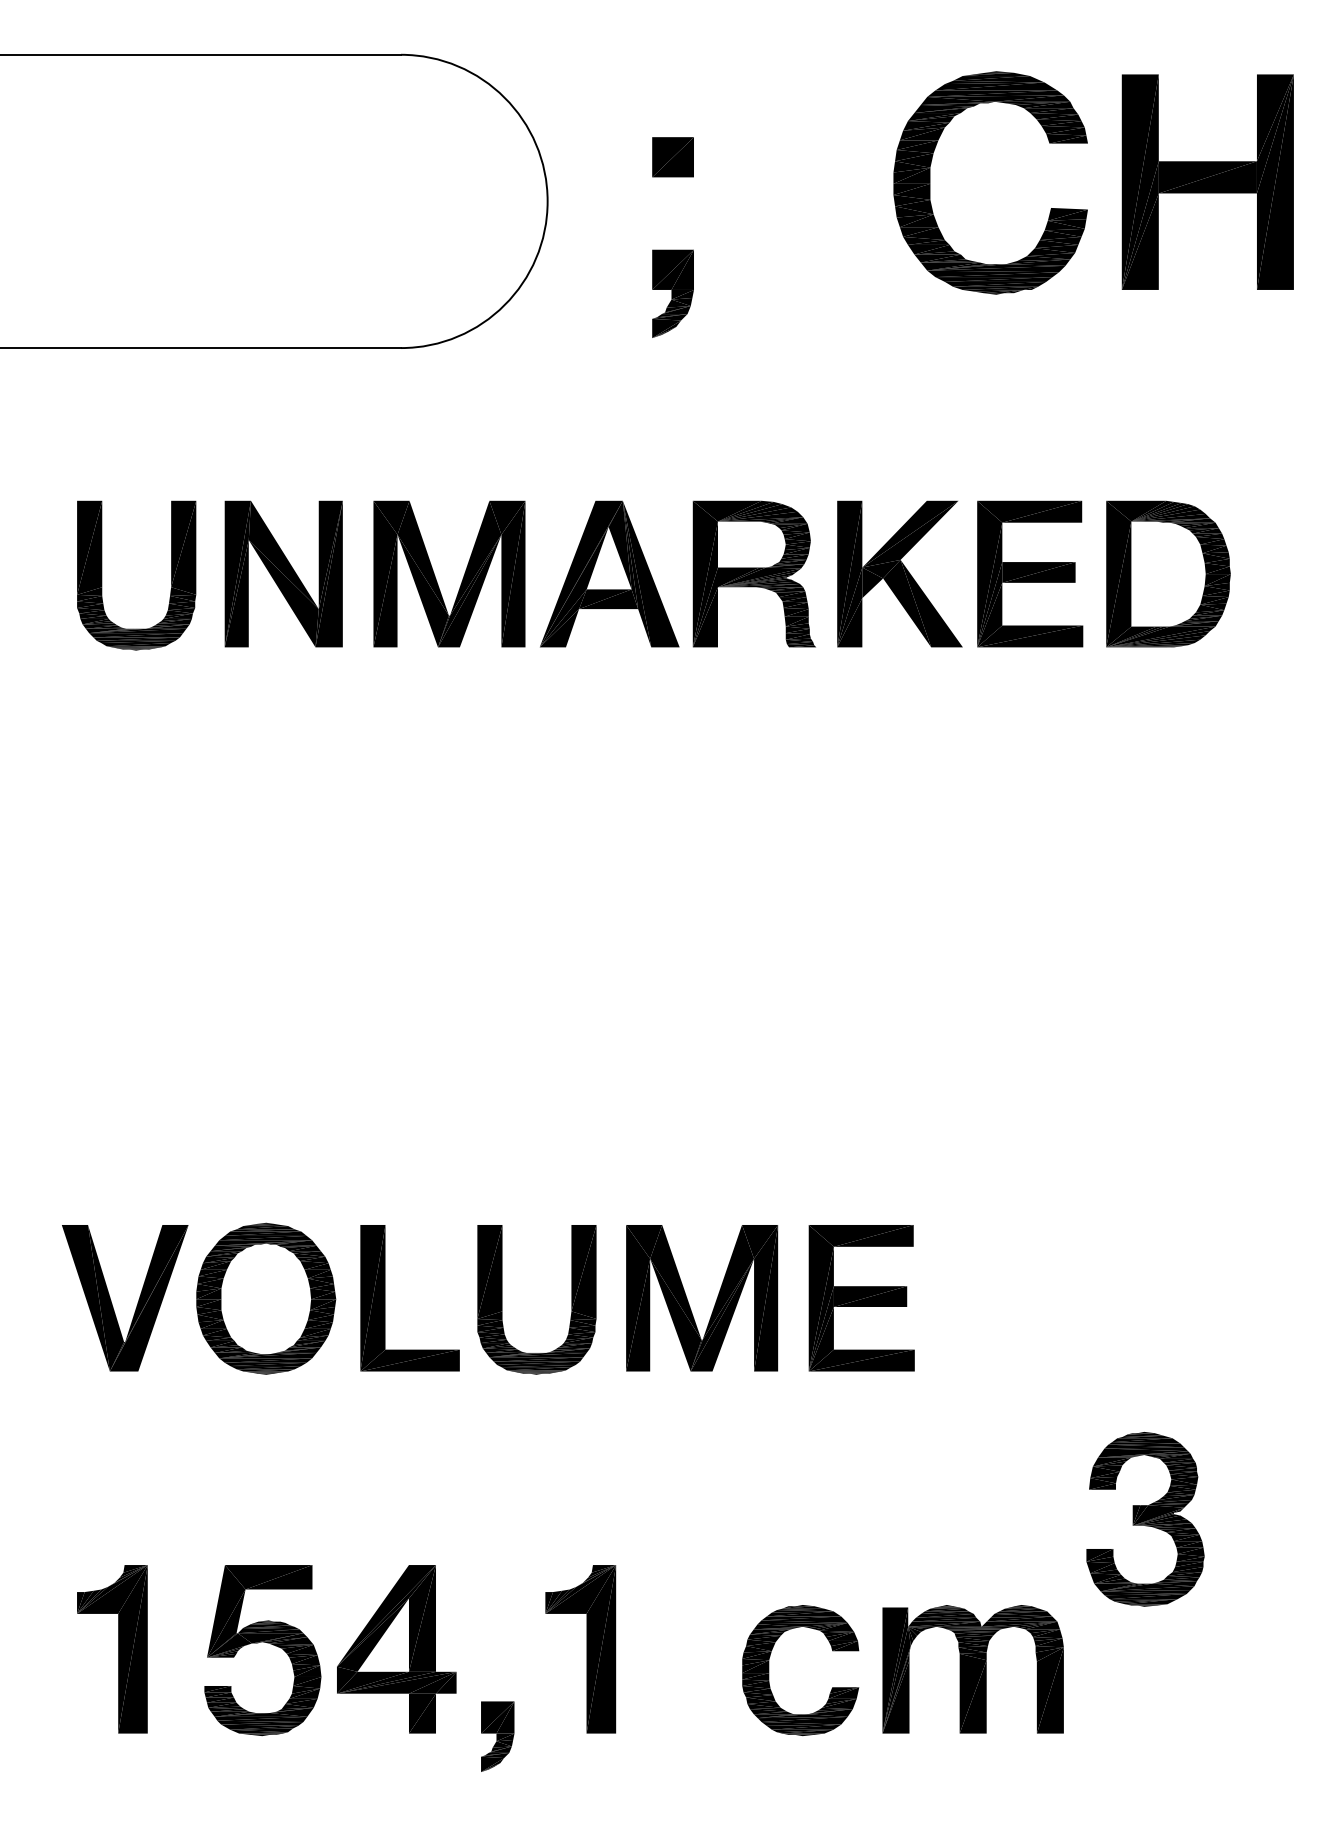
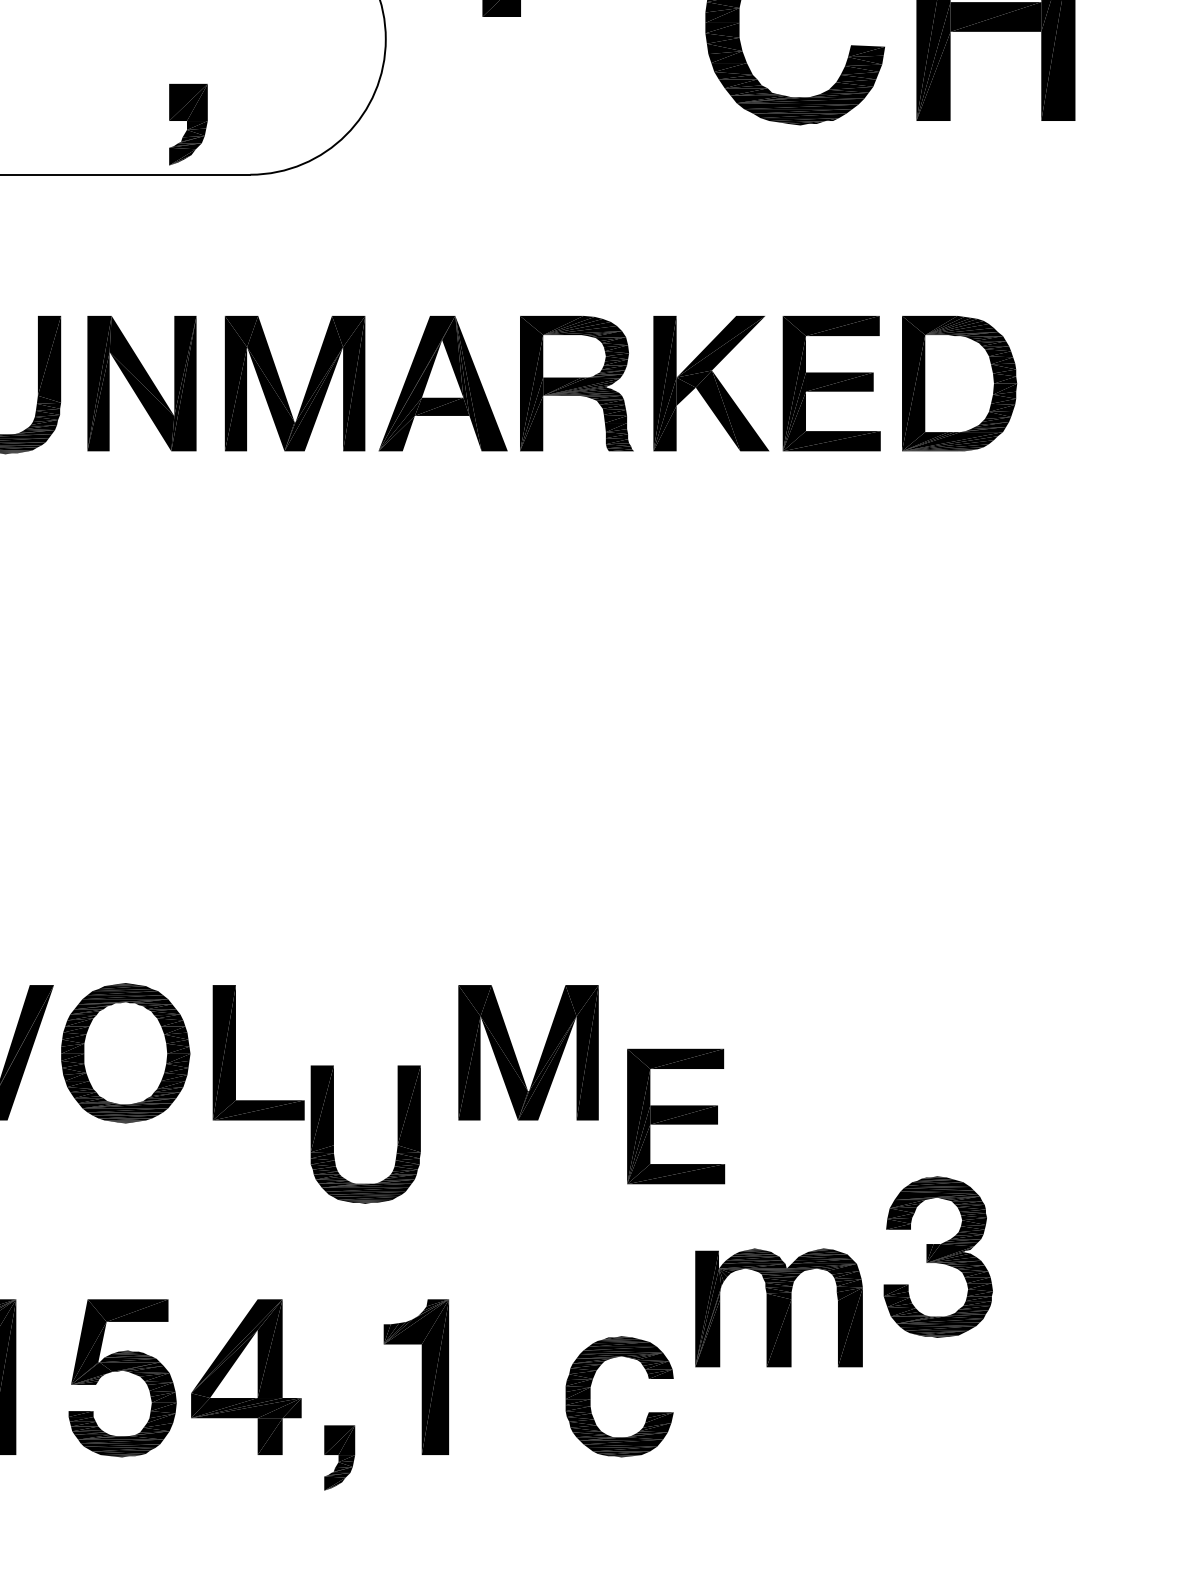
part: (672, 293) -> (187, 124), moved
part: (861, 1298) -> (675, 1116), moved
part: (502, 1299) -> (333, 1134), moved
part: (972, 1669) -> (778, 1308), moved

